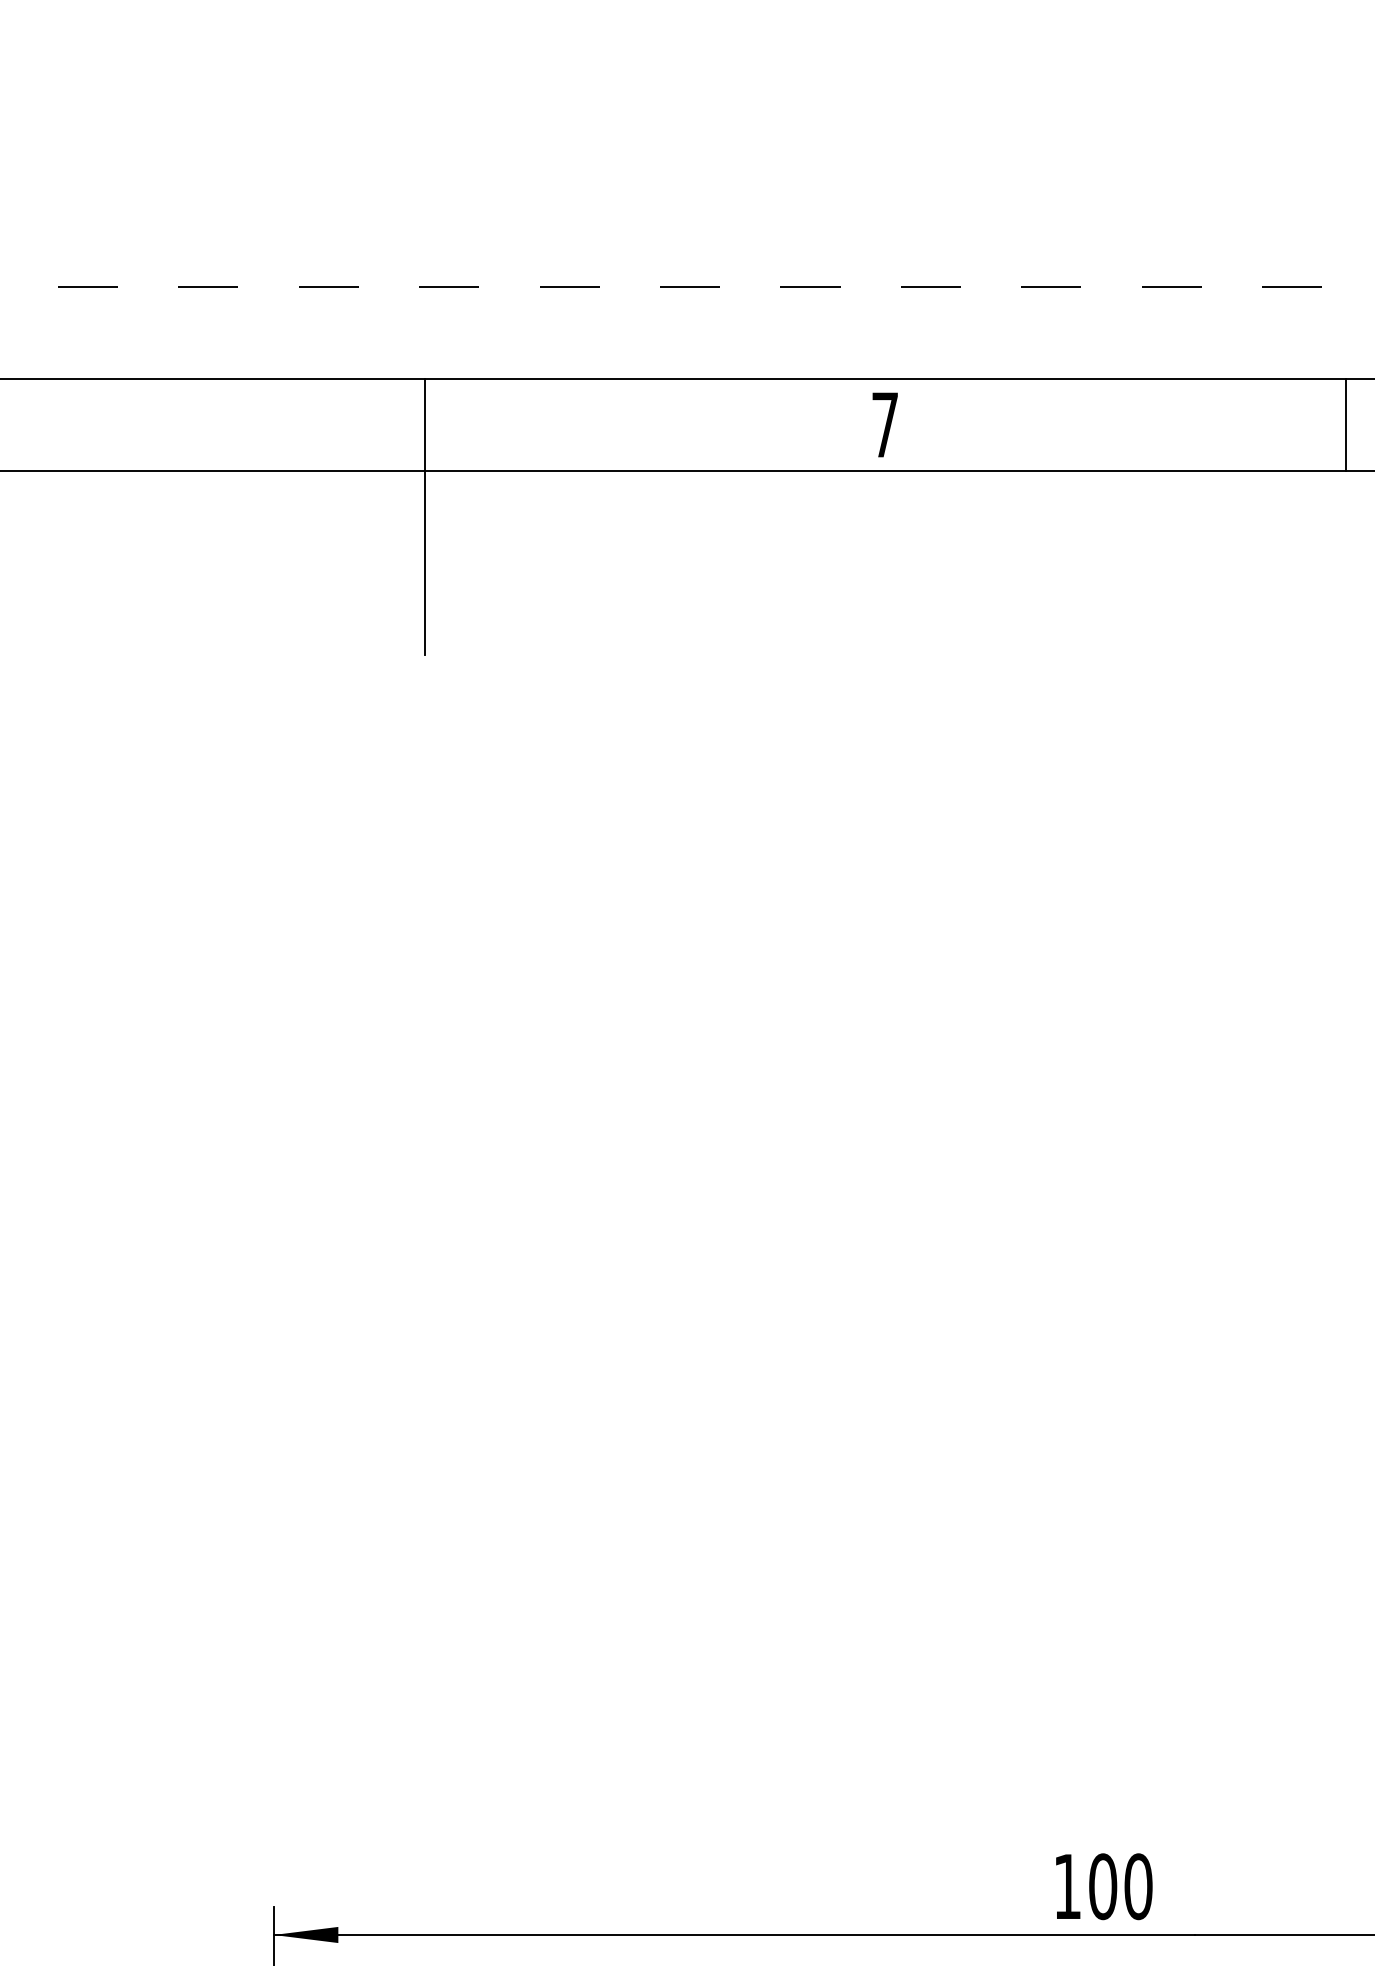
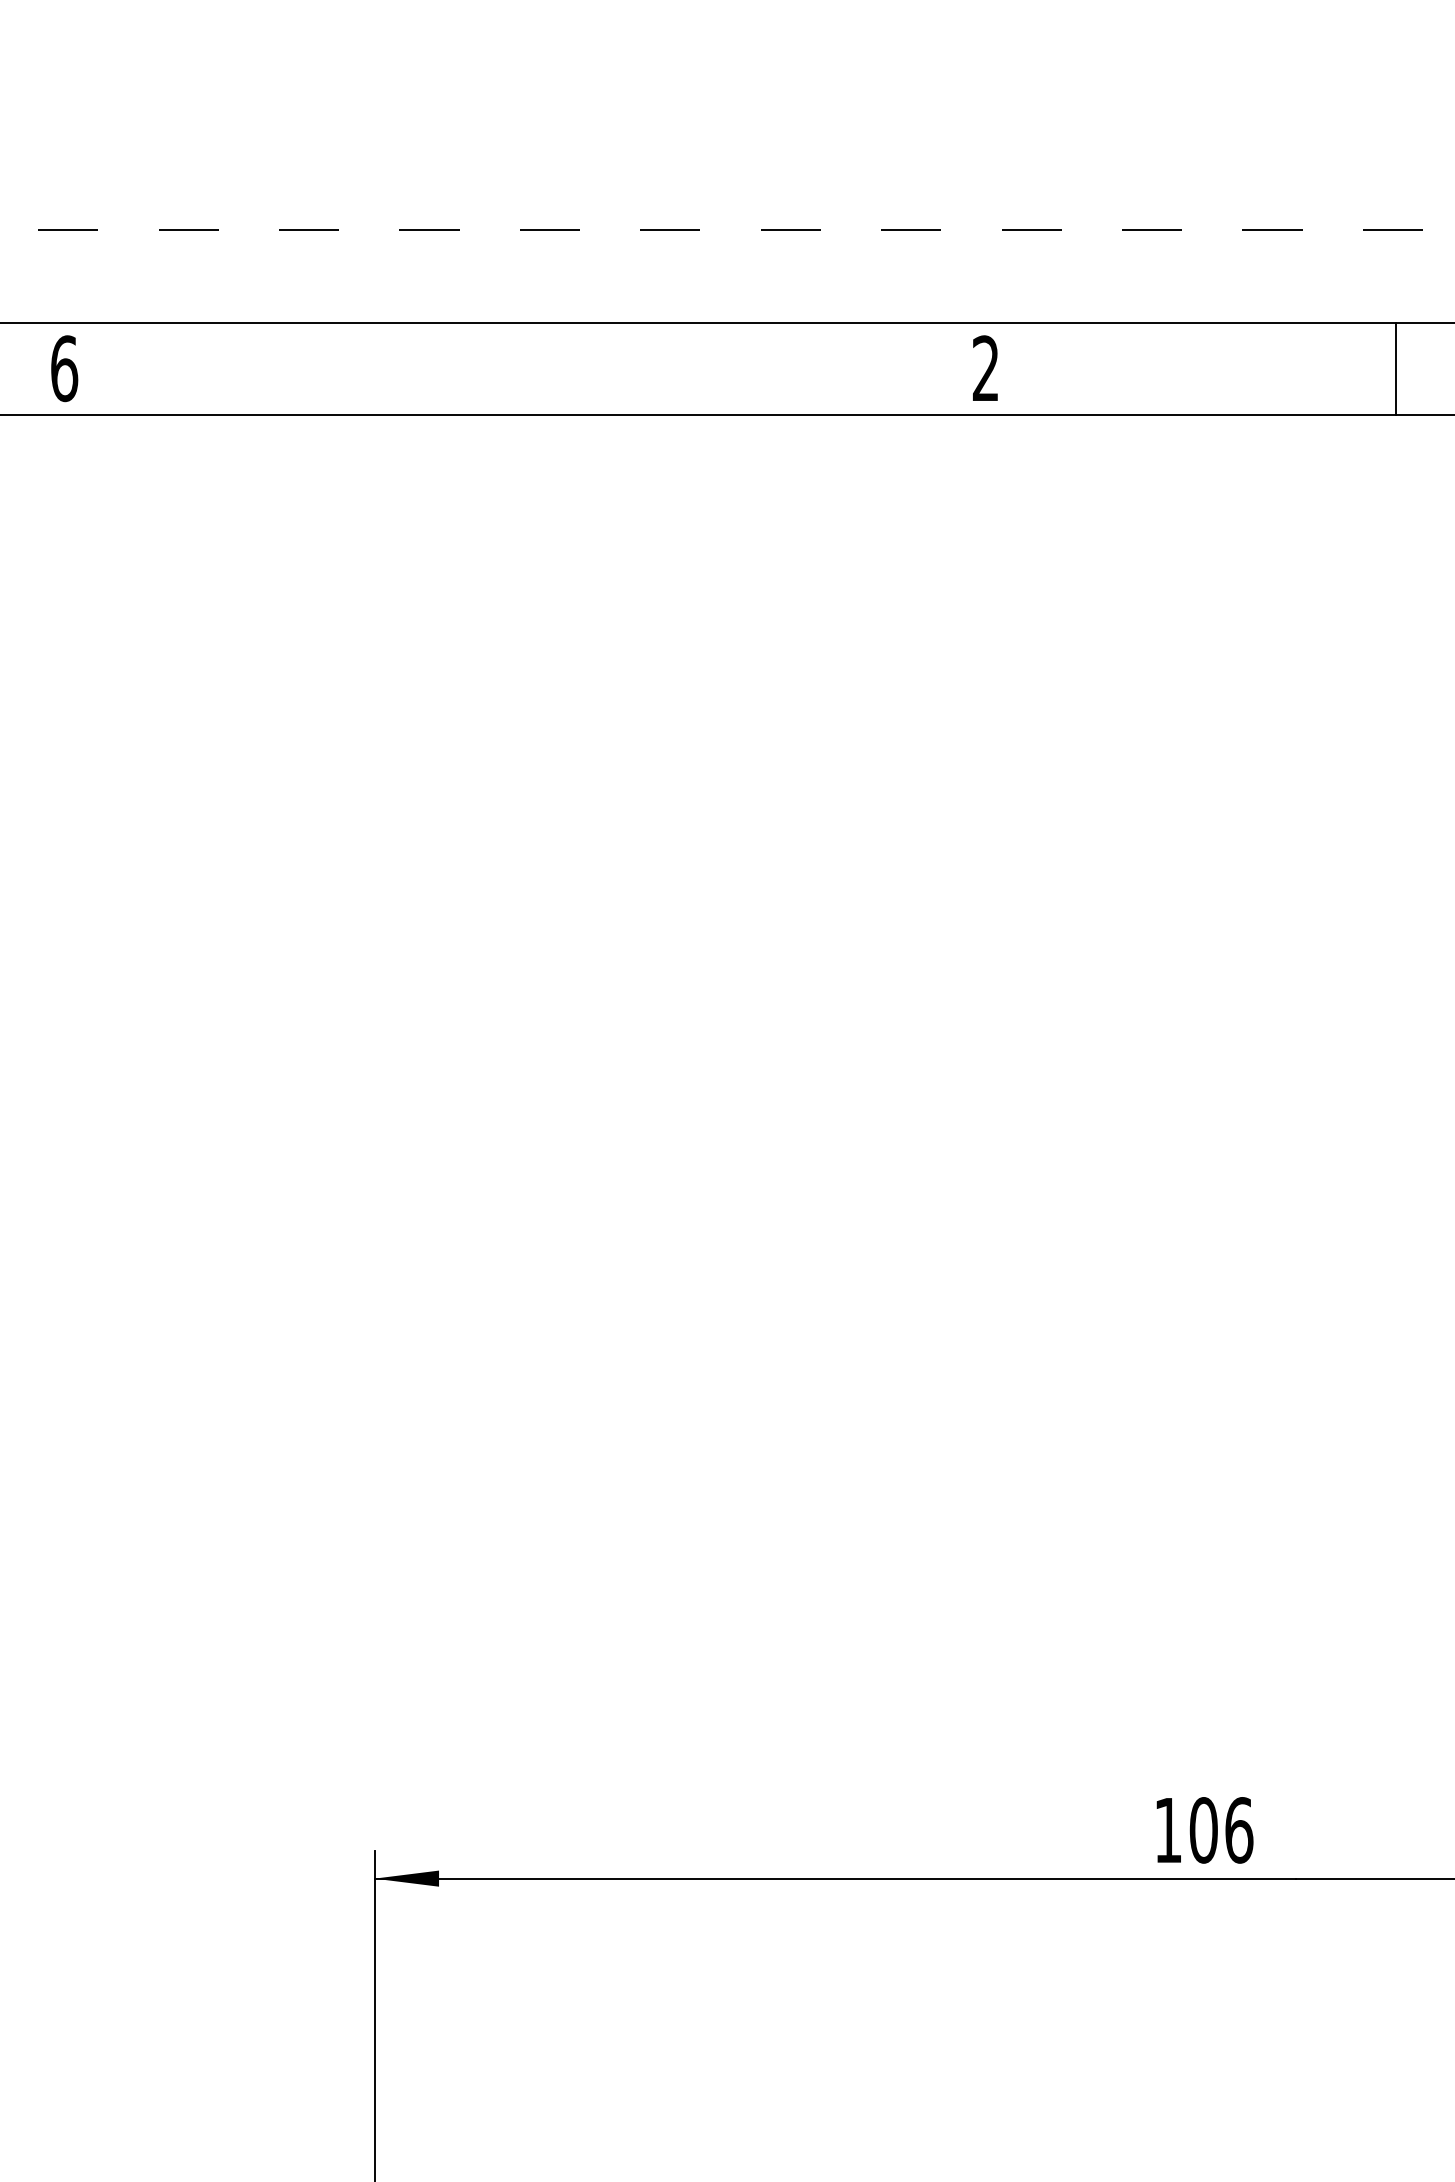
text: (884, 423) -> (985, 367), 7 -> 2
line: (1345, 424) -> (1395, 368), moved
line: (424, 516) -> (525, 460), removed
text: (1138, 1886) -> (1239, 1830), 100 -> 106

